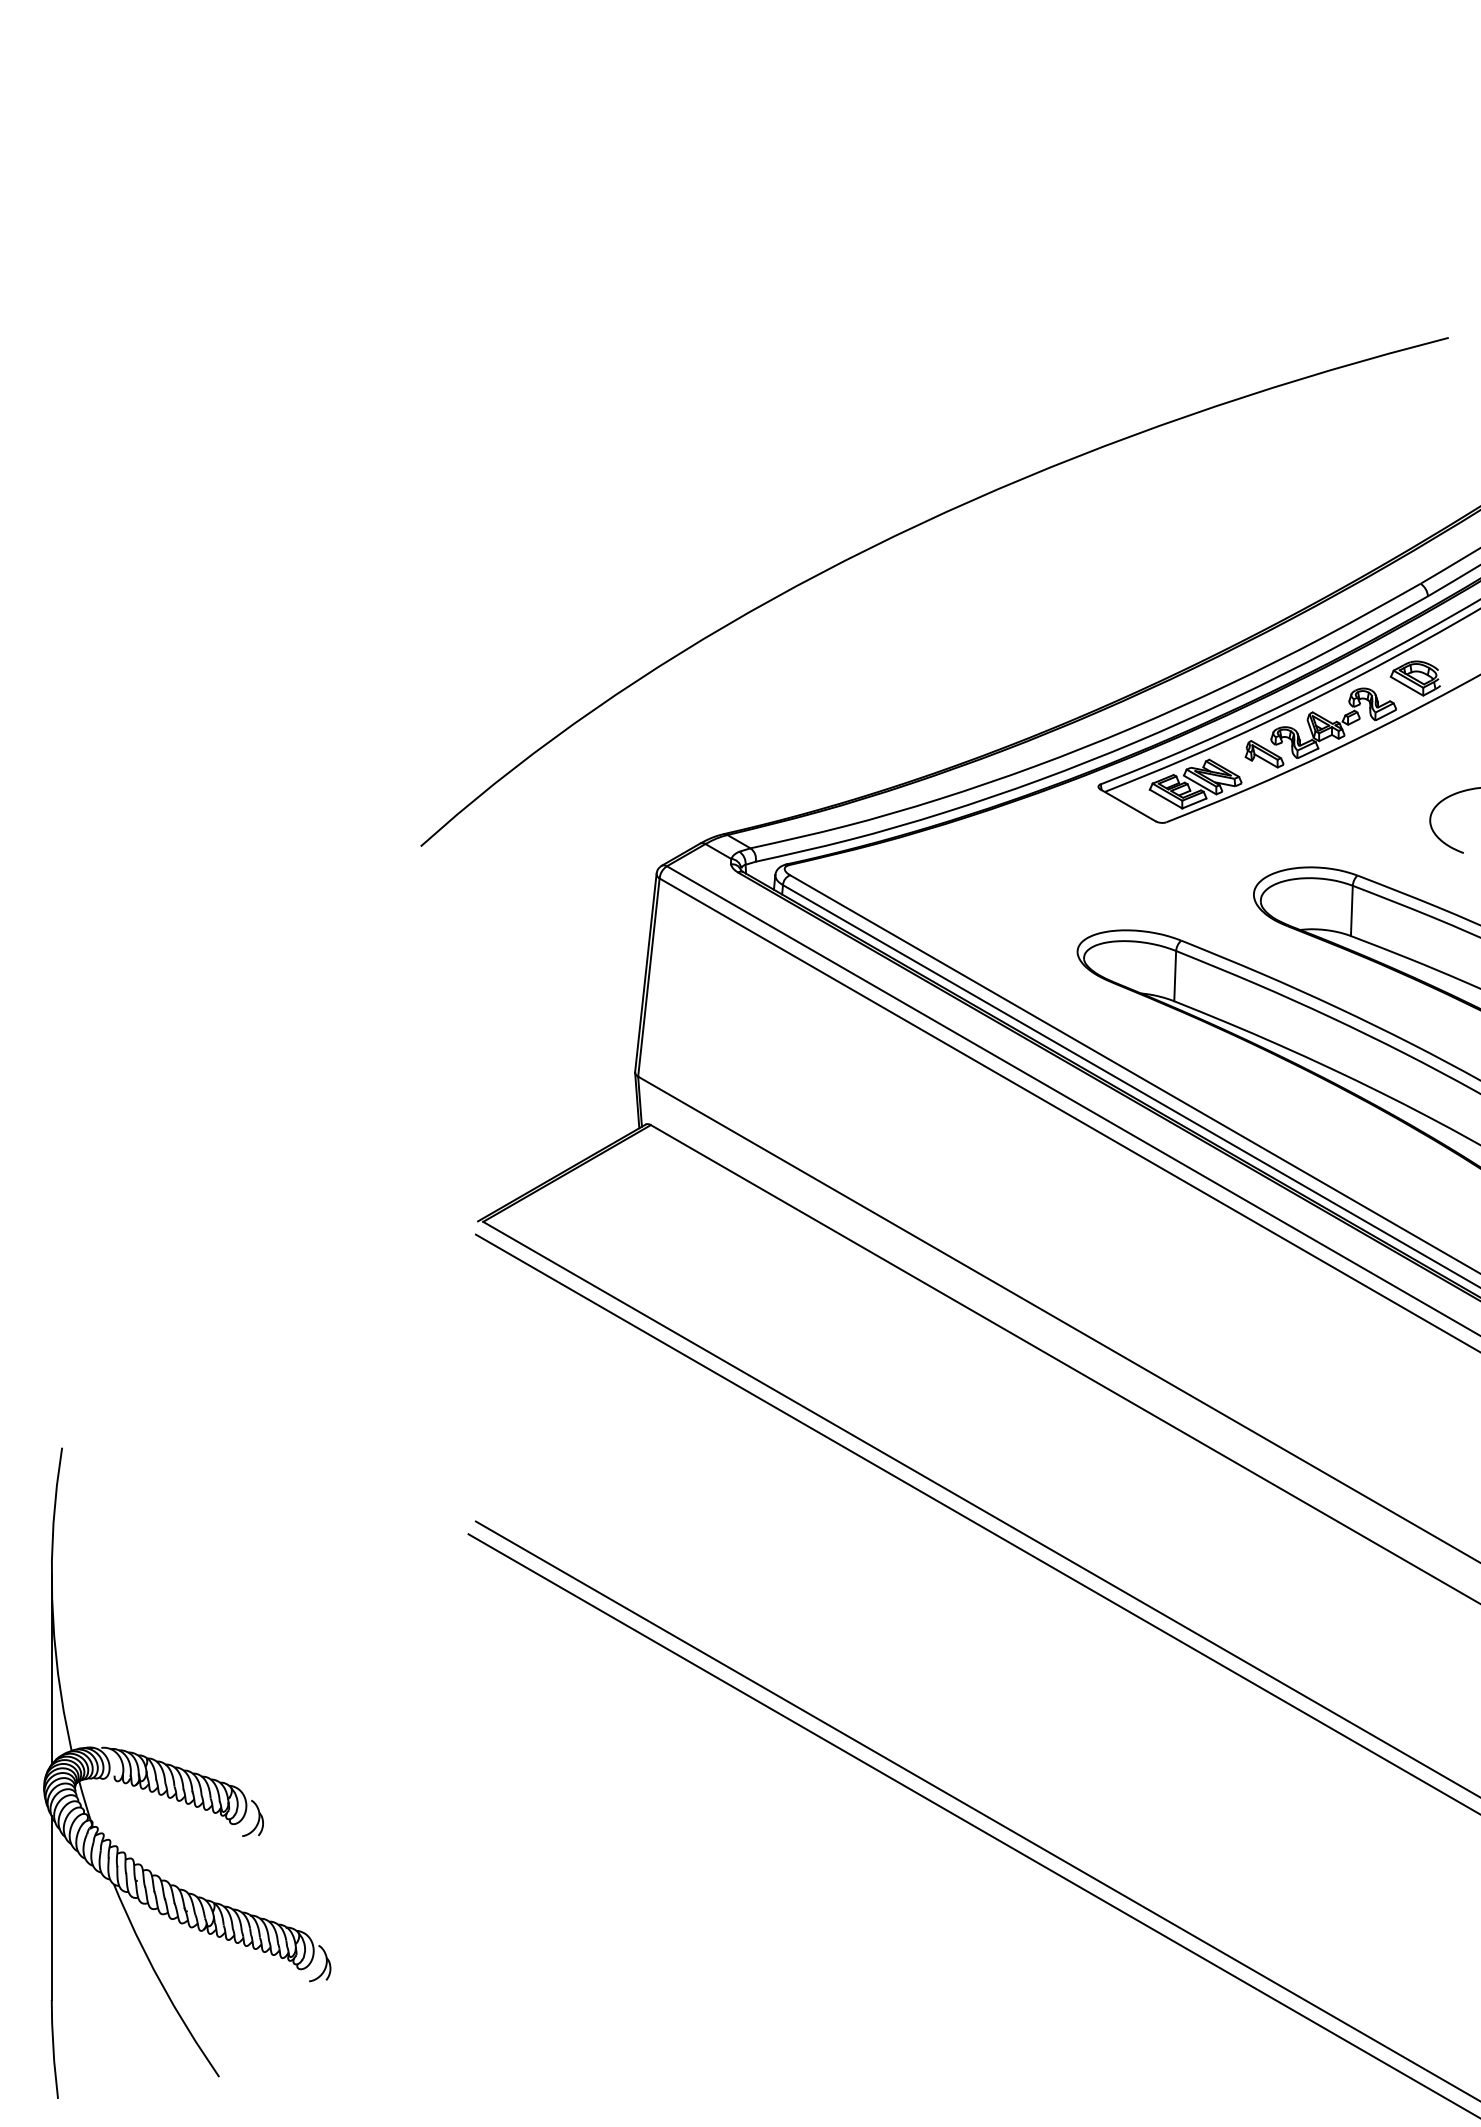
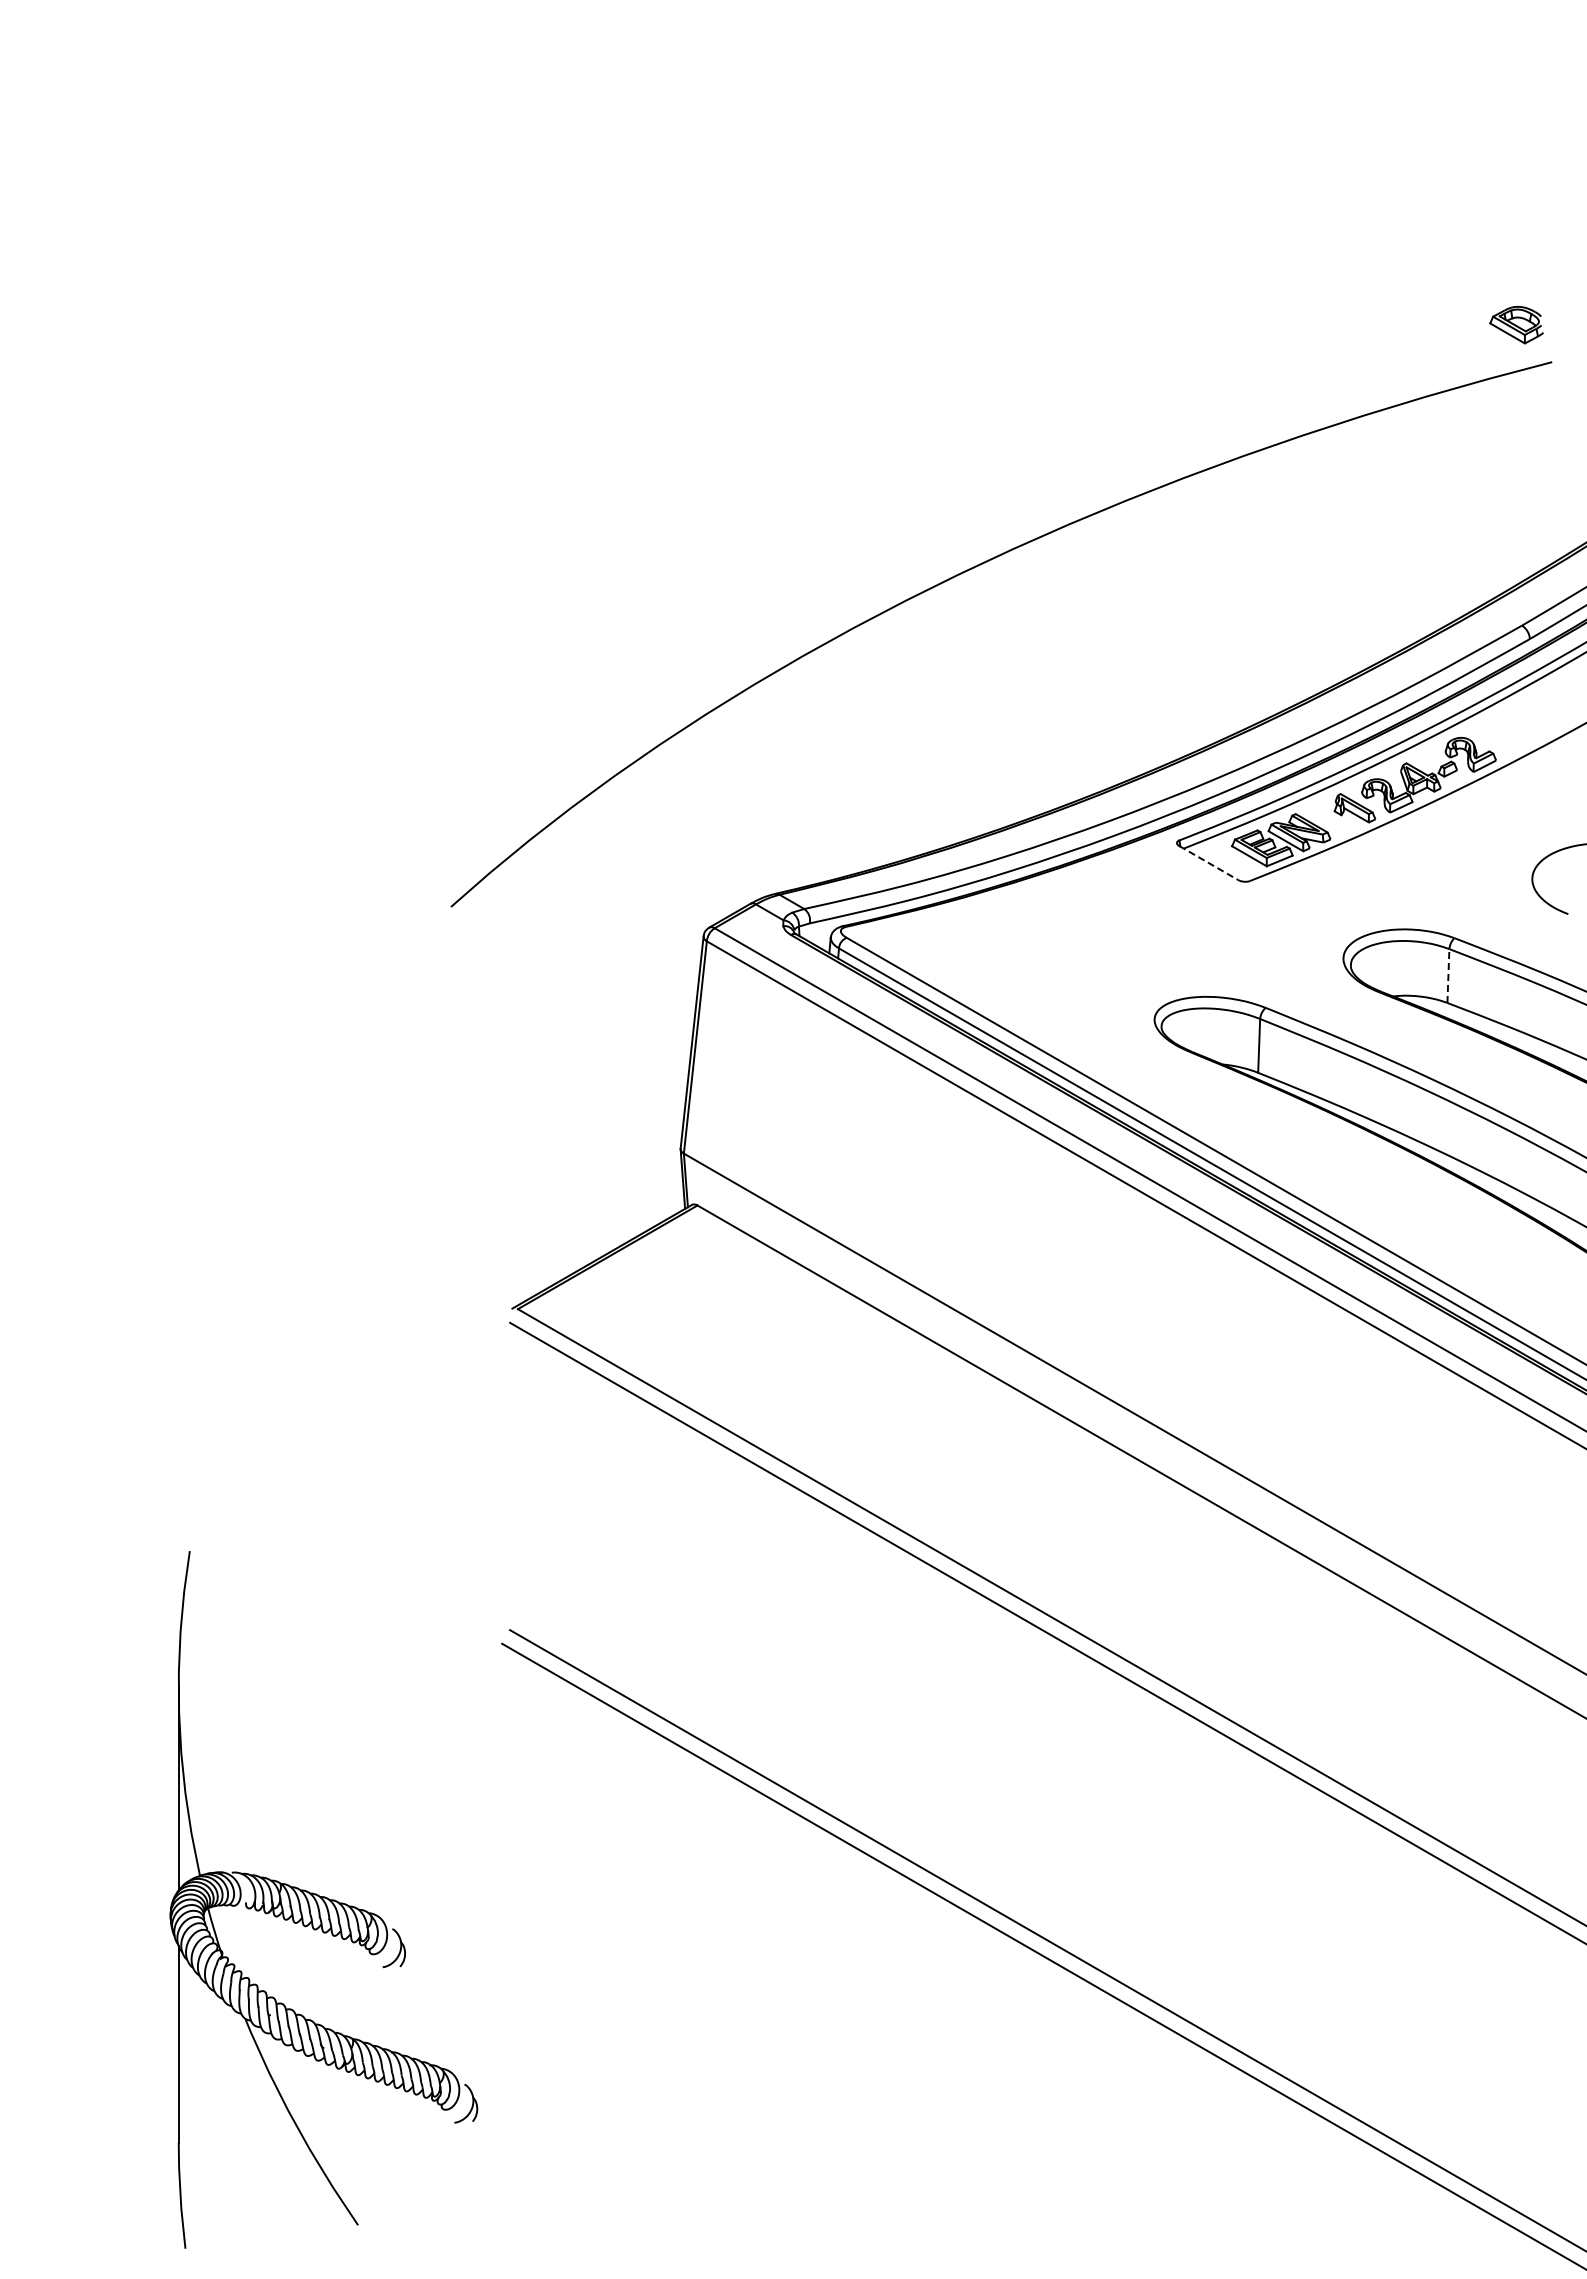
part: (1415, 678) -> (1516, 325), moved
line: (1127, 805) -> (1208, 863), solid -> dashed
line: (1351, 911) -> (1448, 976), solid -> dashed
part: (186, 1772) -> (323, 1899), moved

